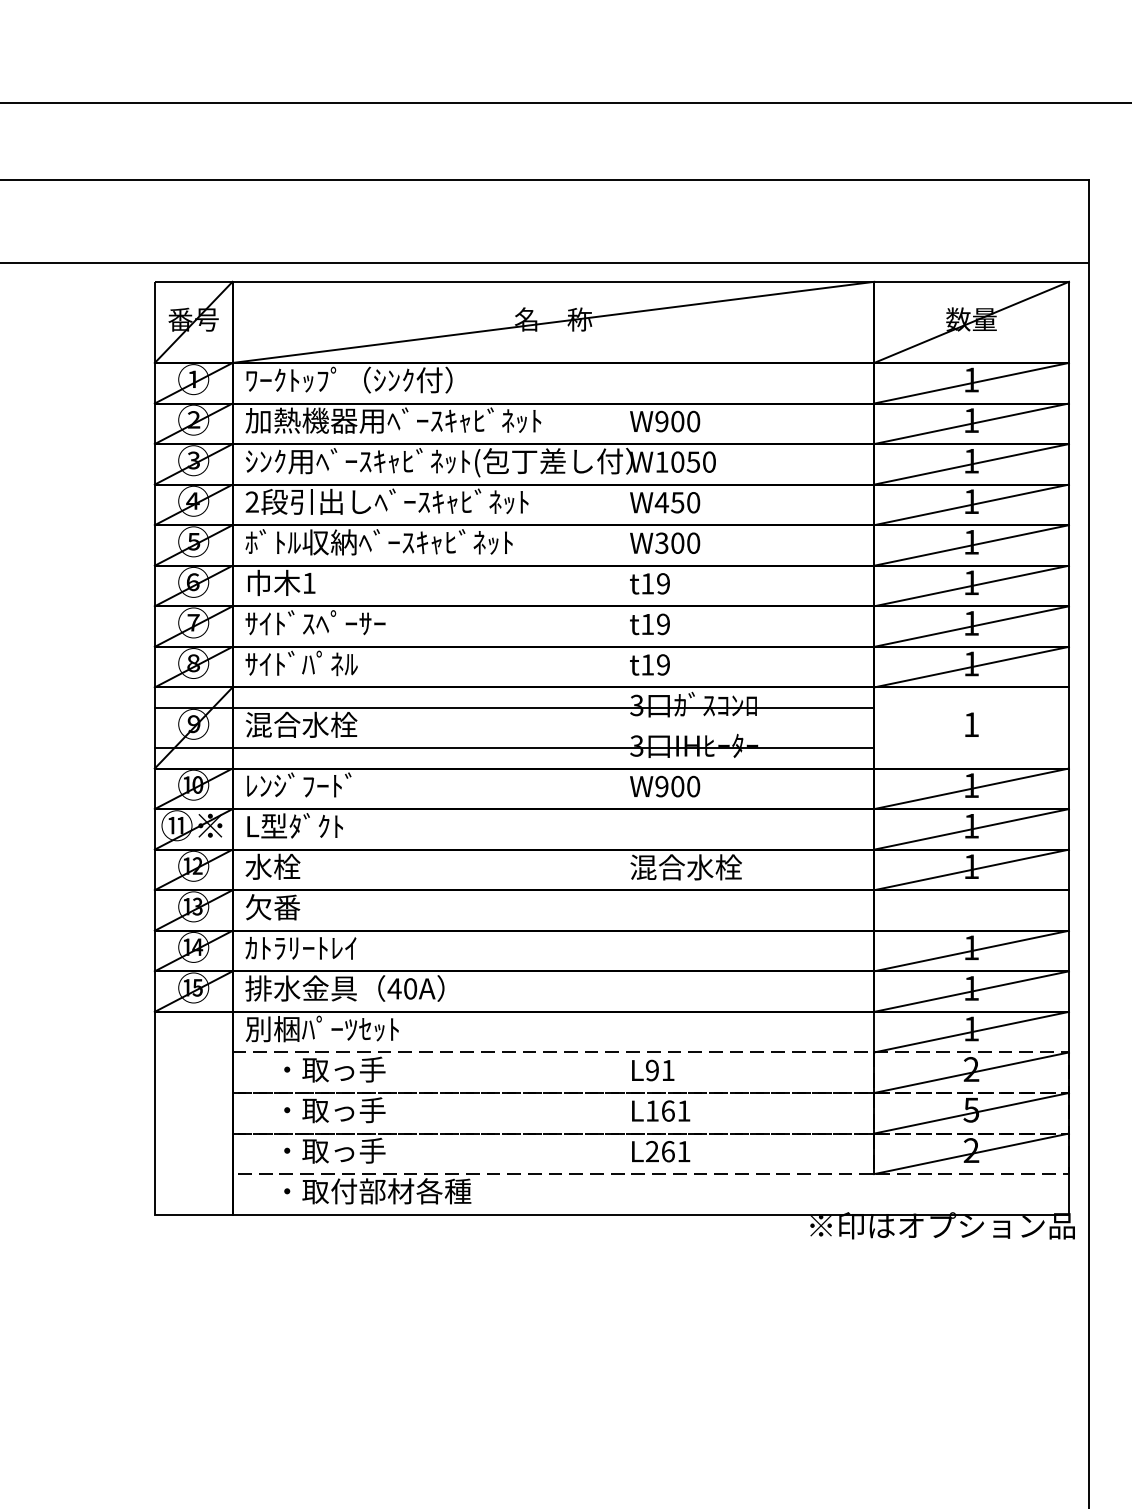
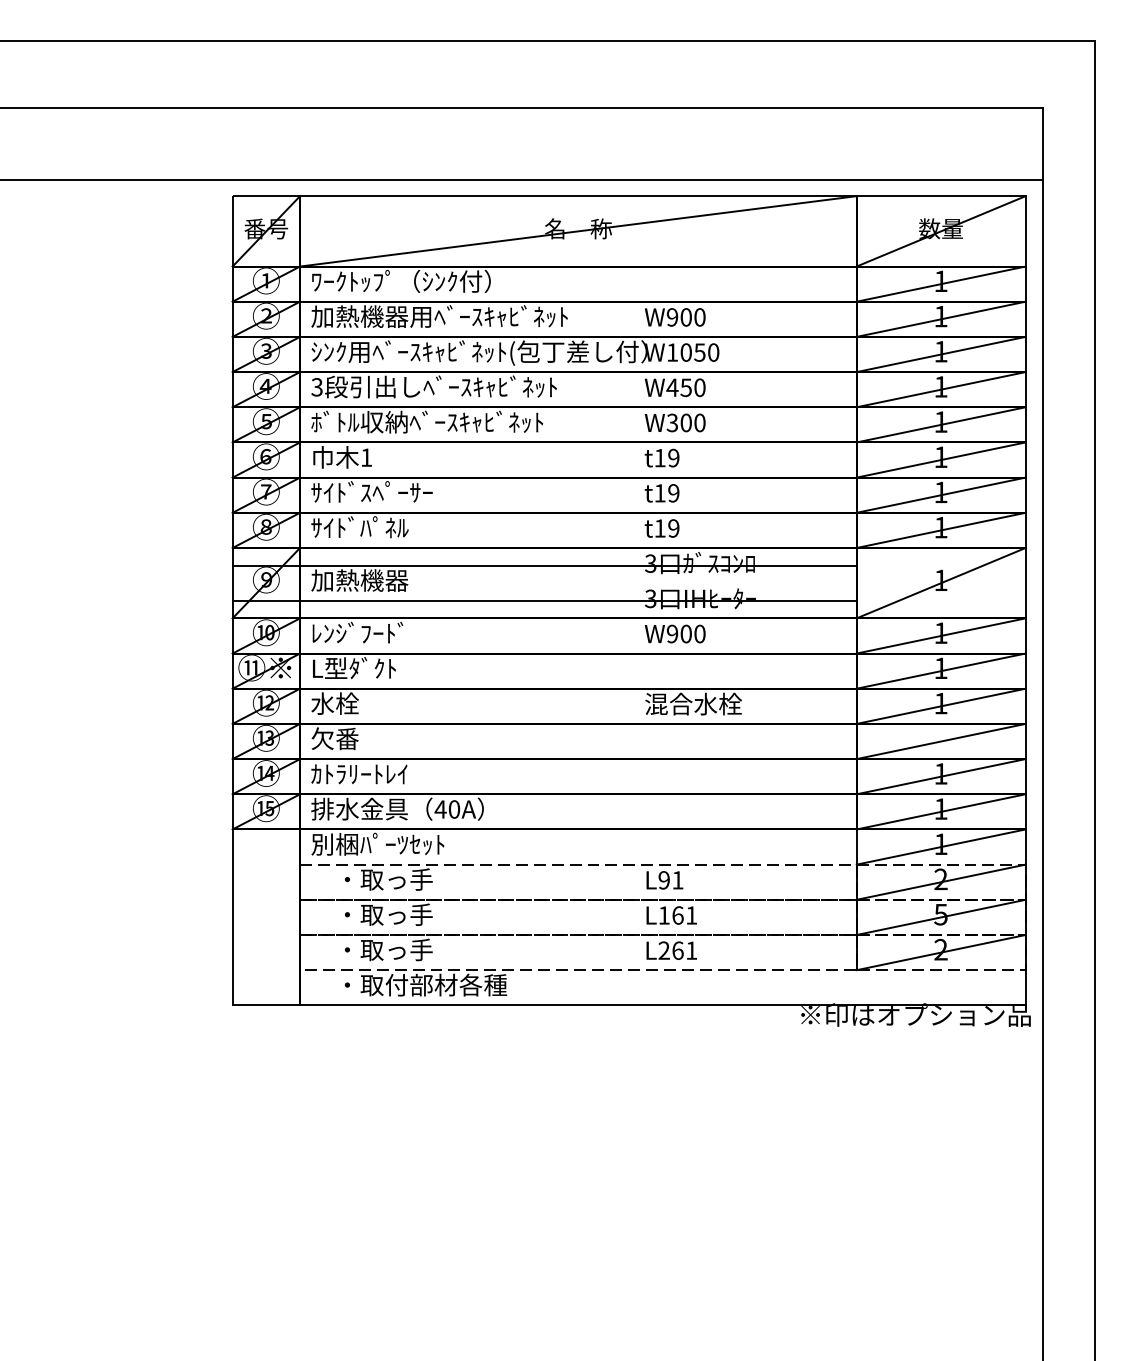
text: (251, 502) -> (316, 387), 2 -> 3
text: (301, 724) -> (359, 580), 混合水栓 -> 加熱機器
line: (970, 728) -> (940, 583), added
line: (970, 910) -> (940, 741), added

